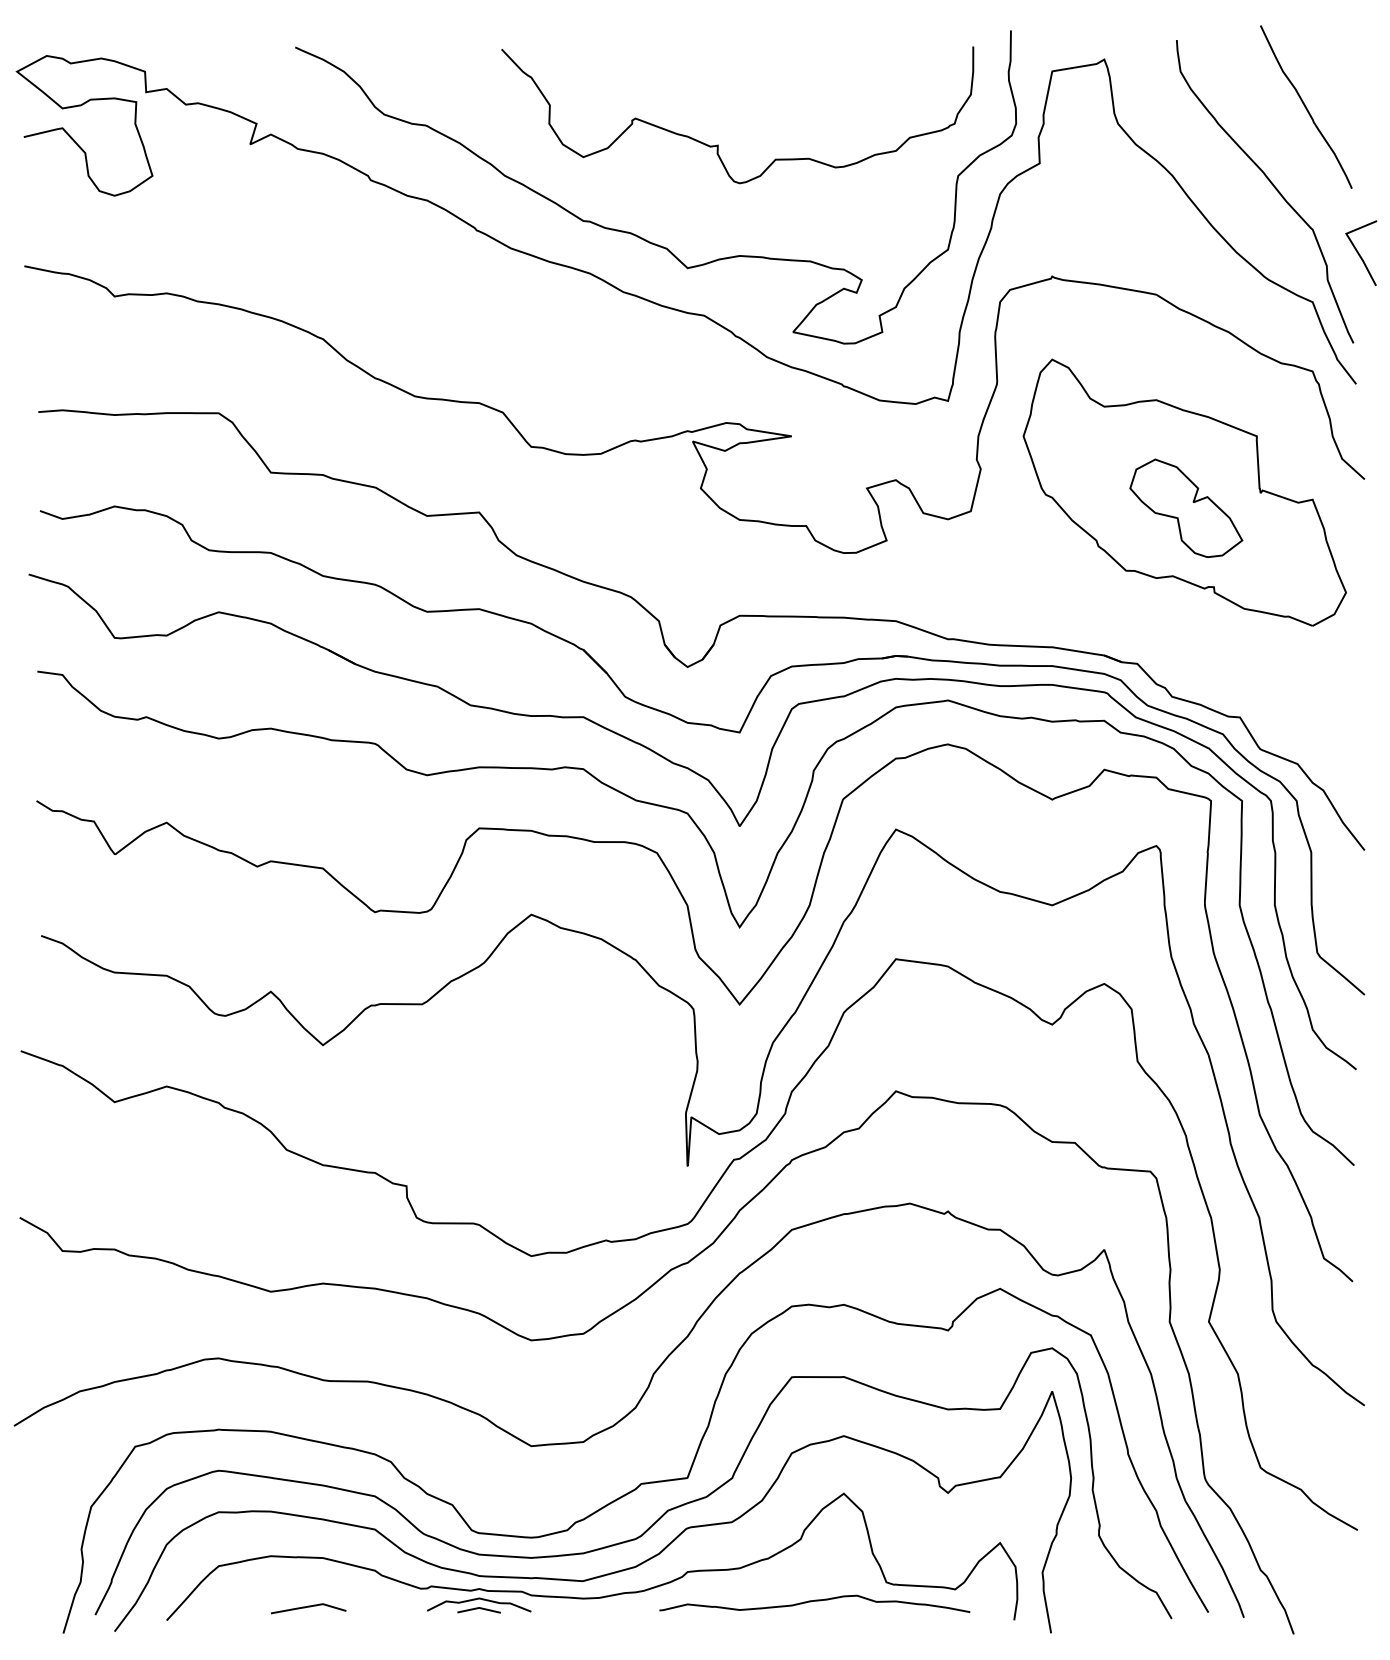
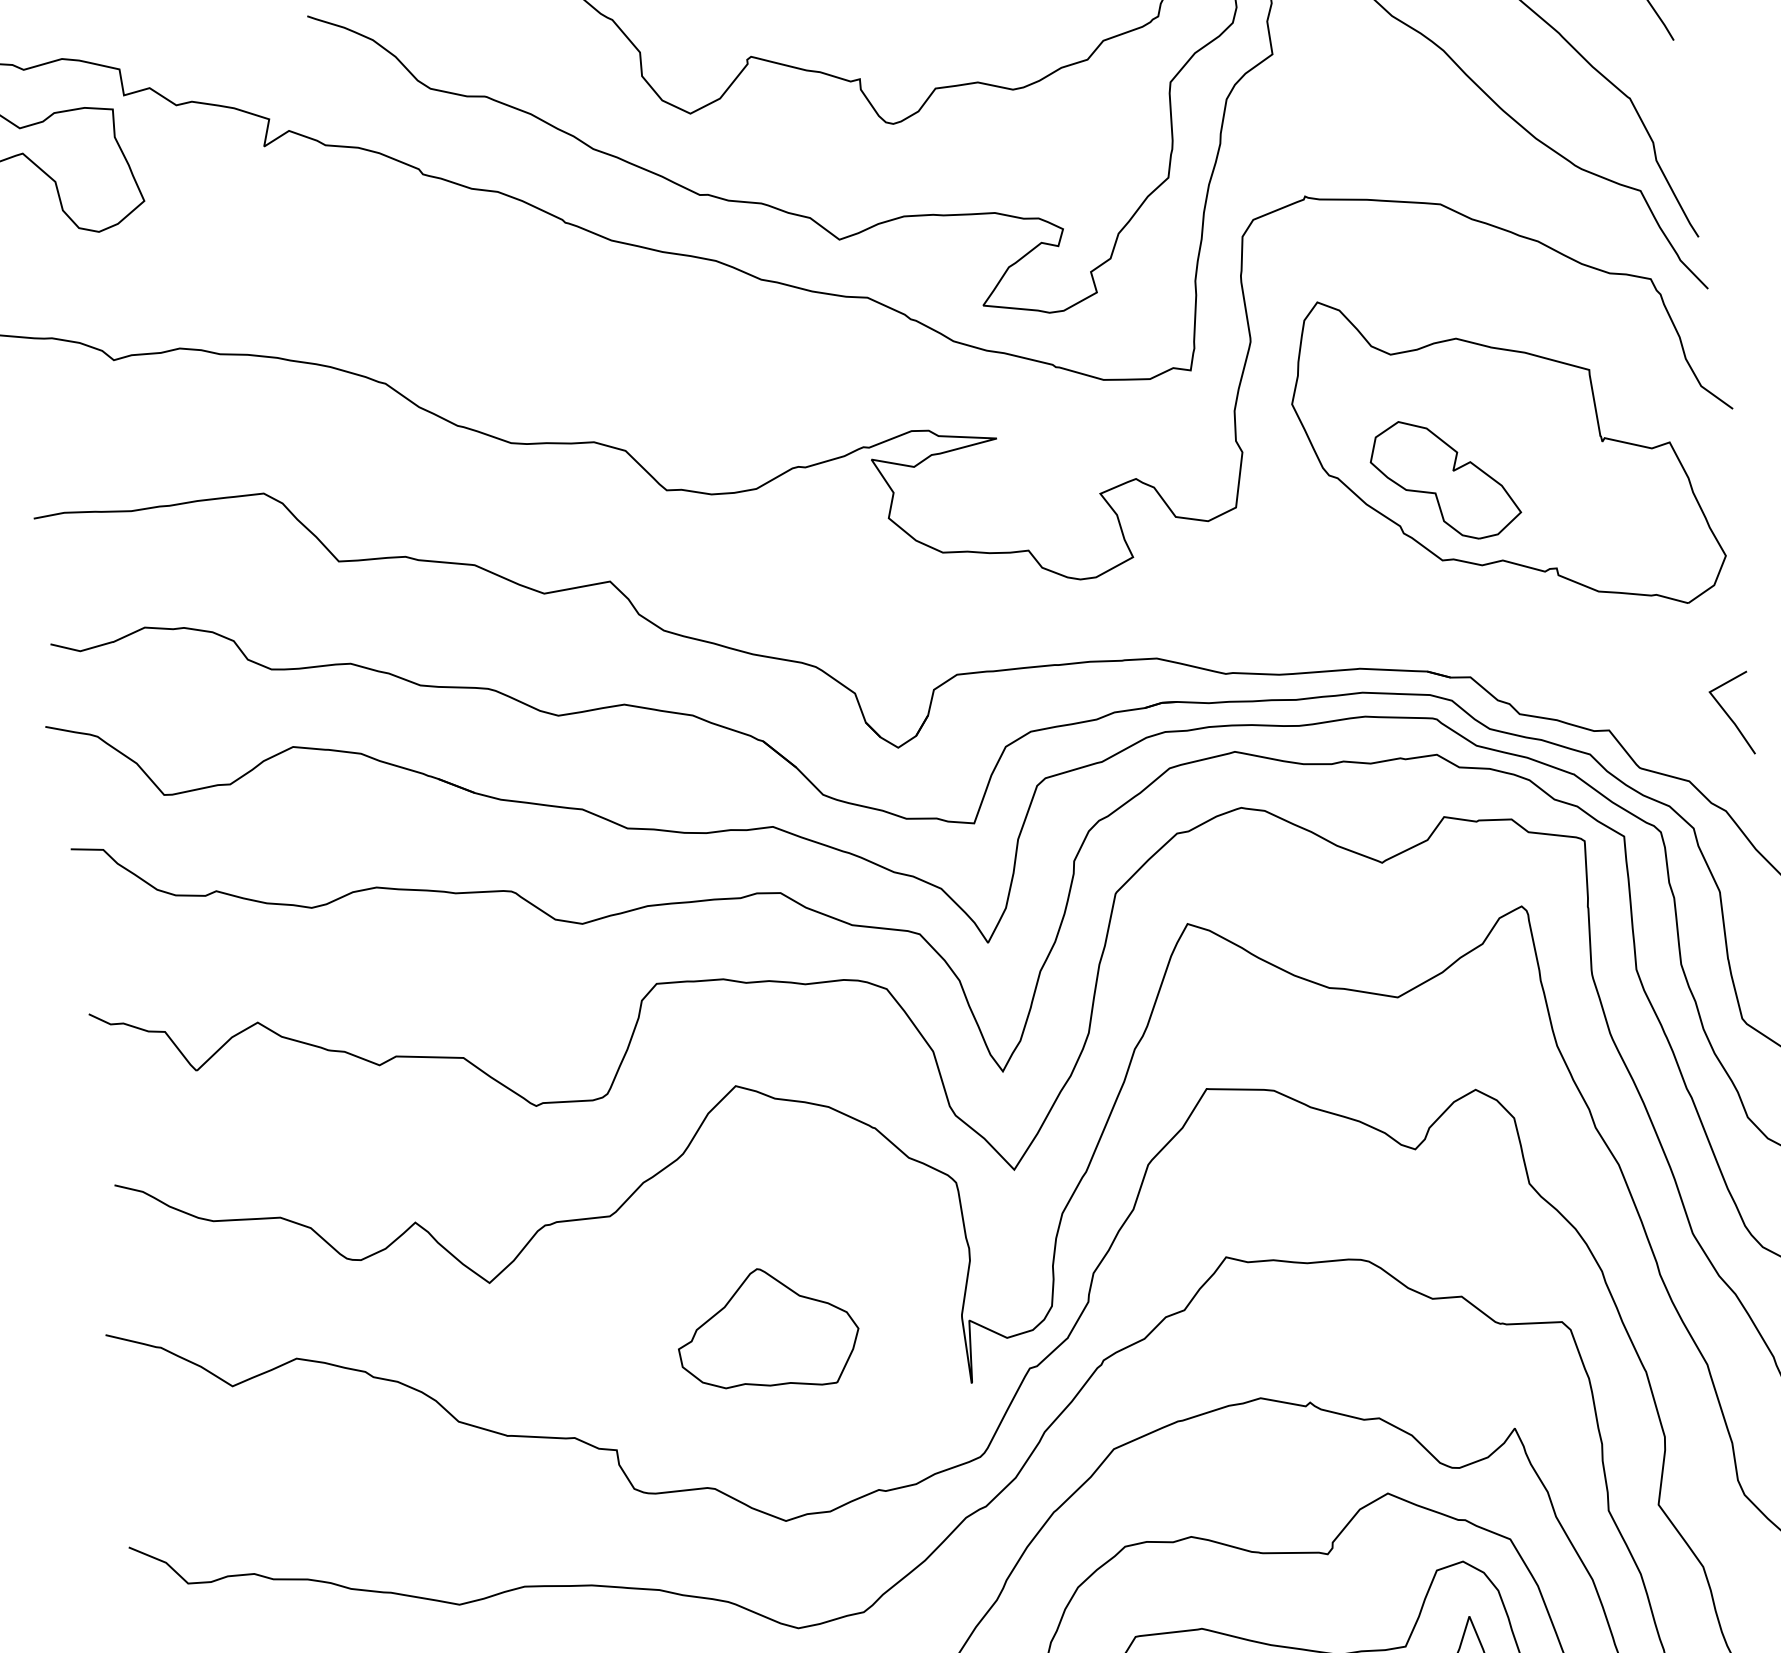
line: (1360, 254) -> (1730, 716), moved
part: (1186, 507) -> (1445, 478), moved
part: (533, 1105) -> (766, 1328), added

